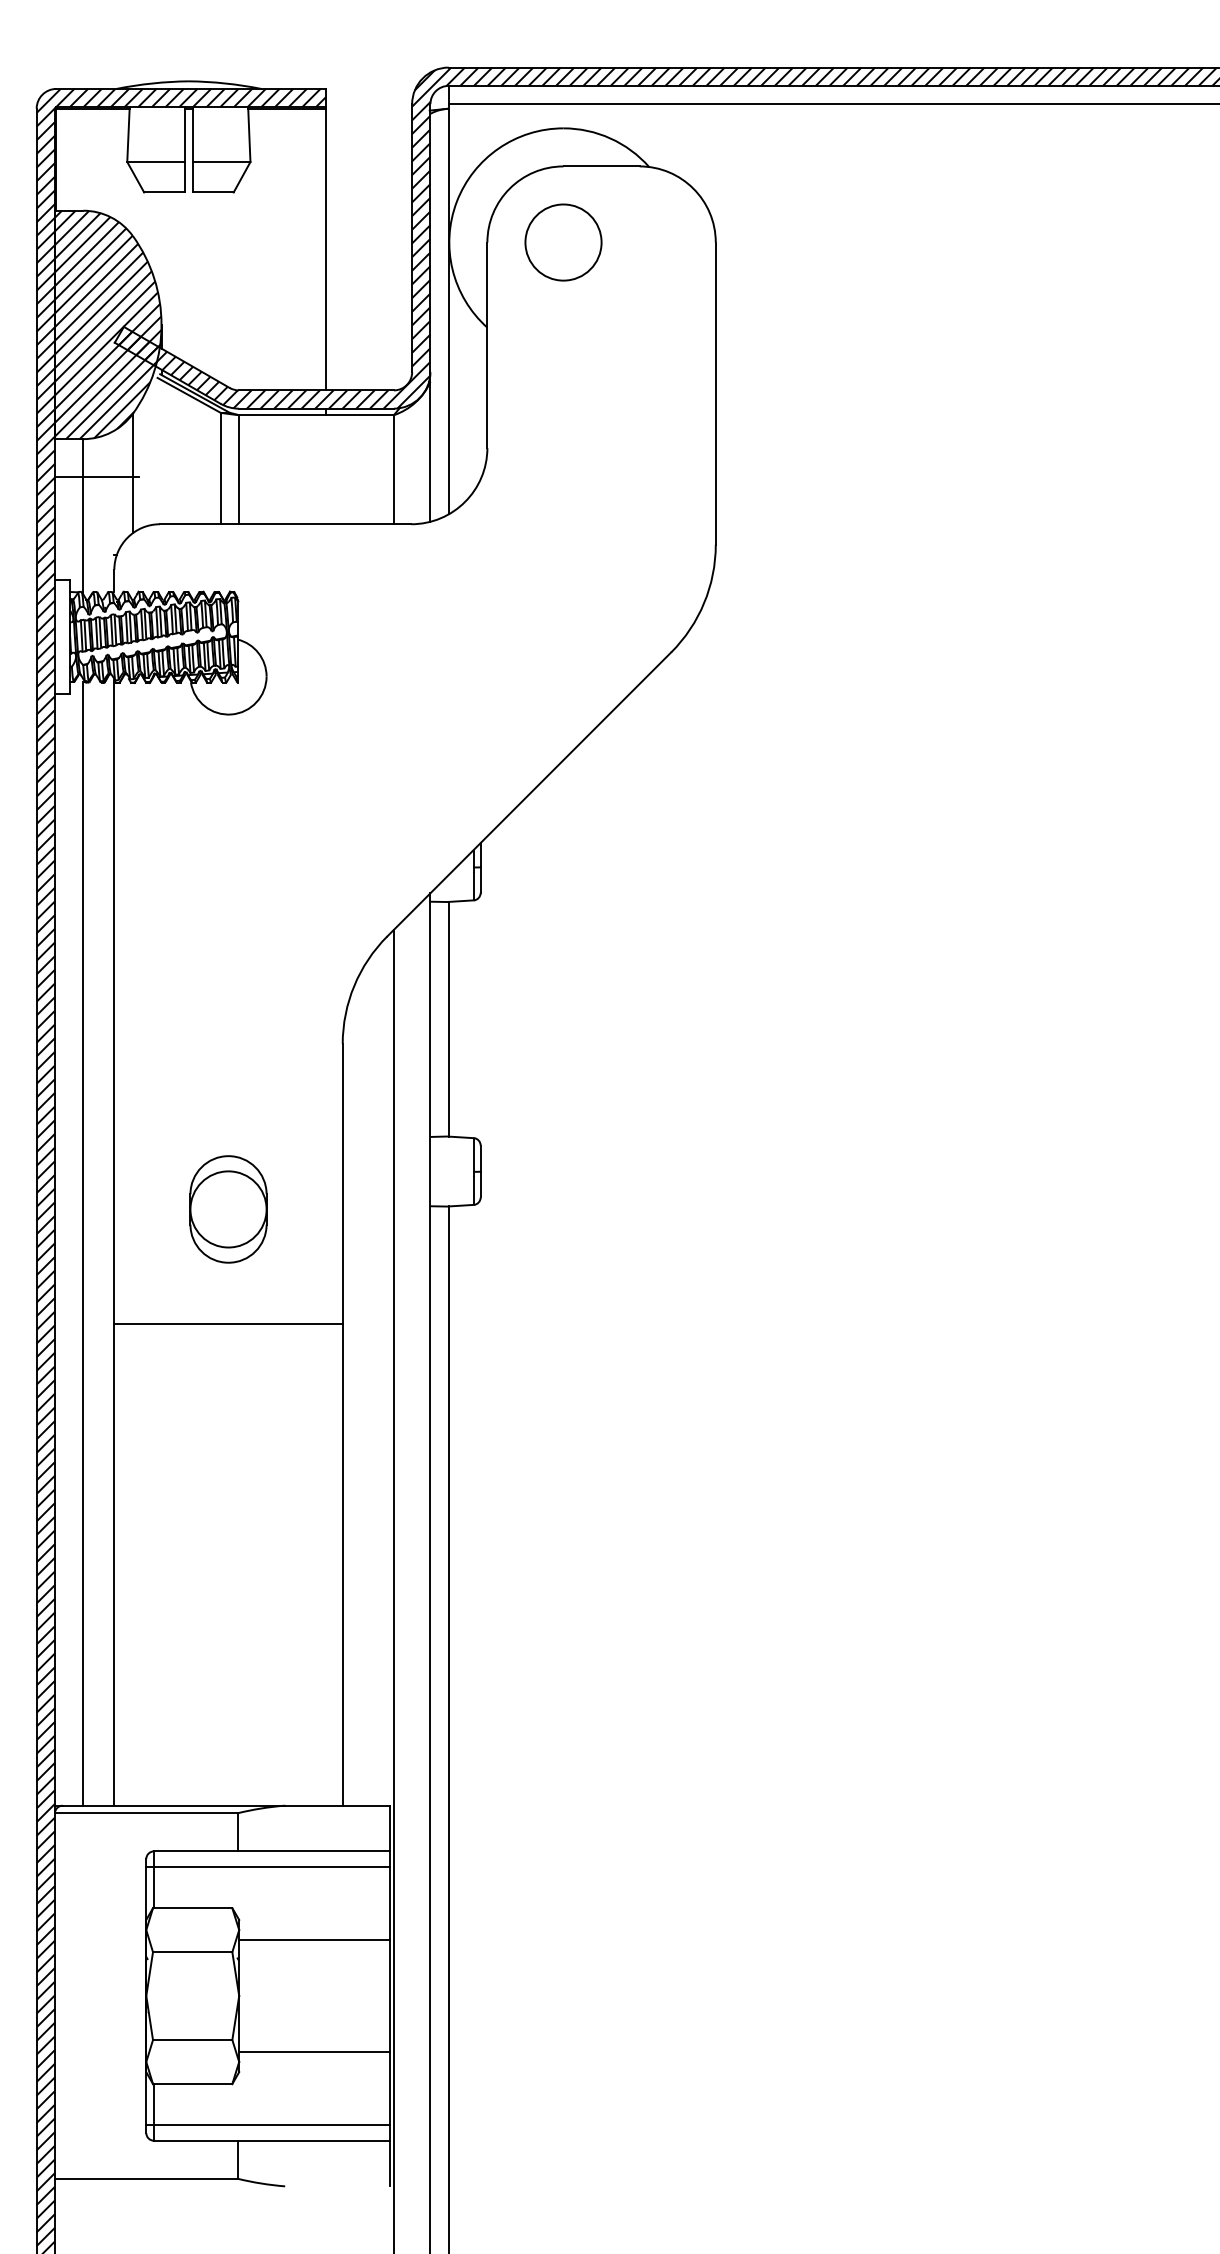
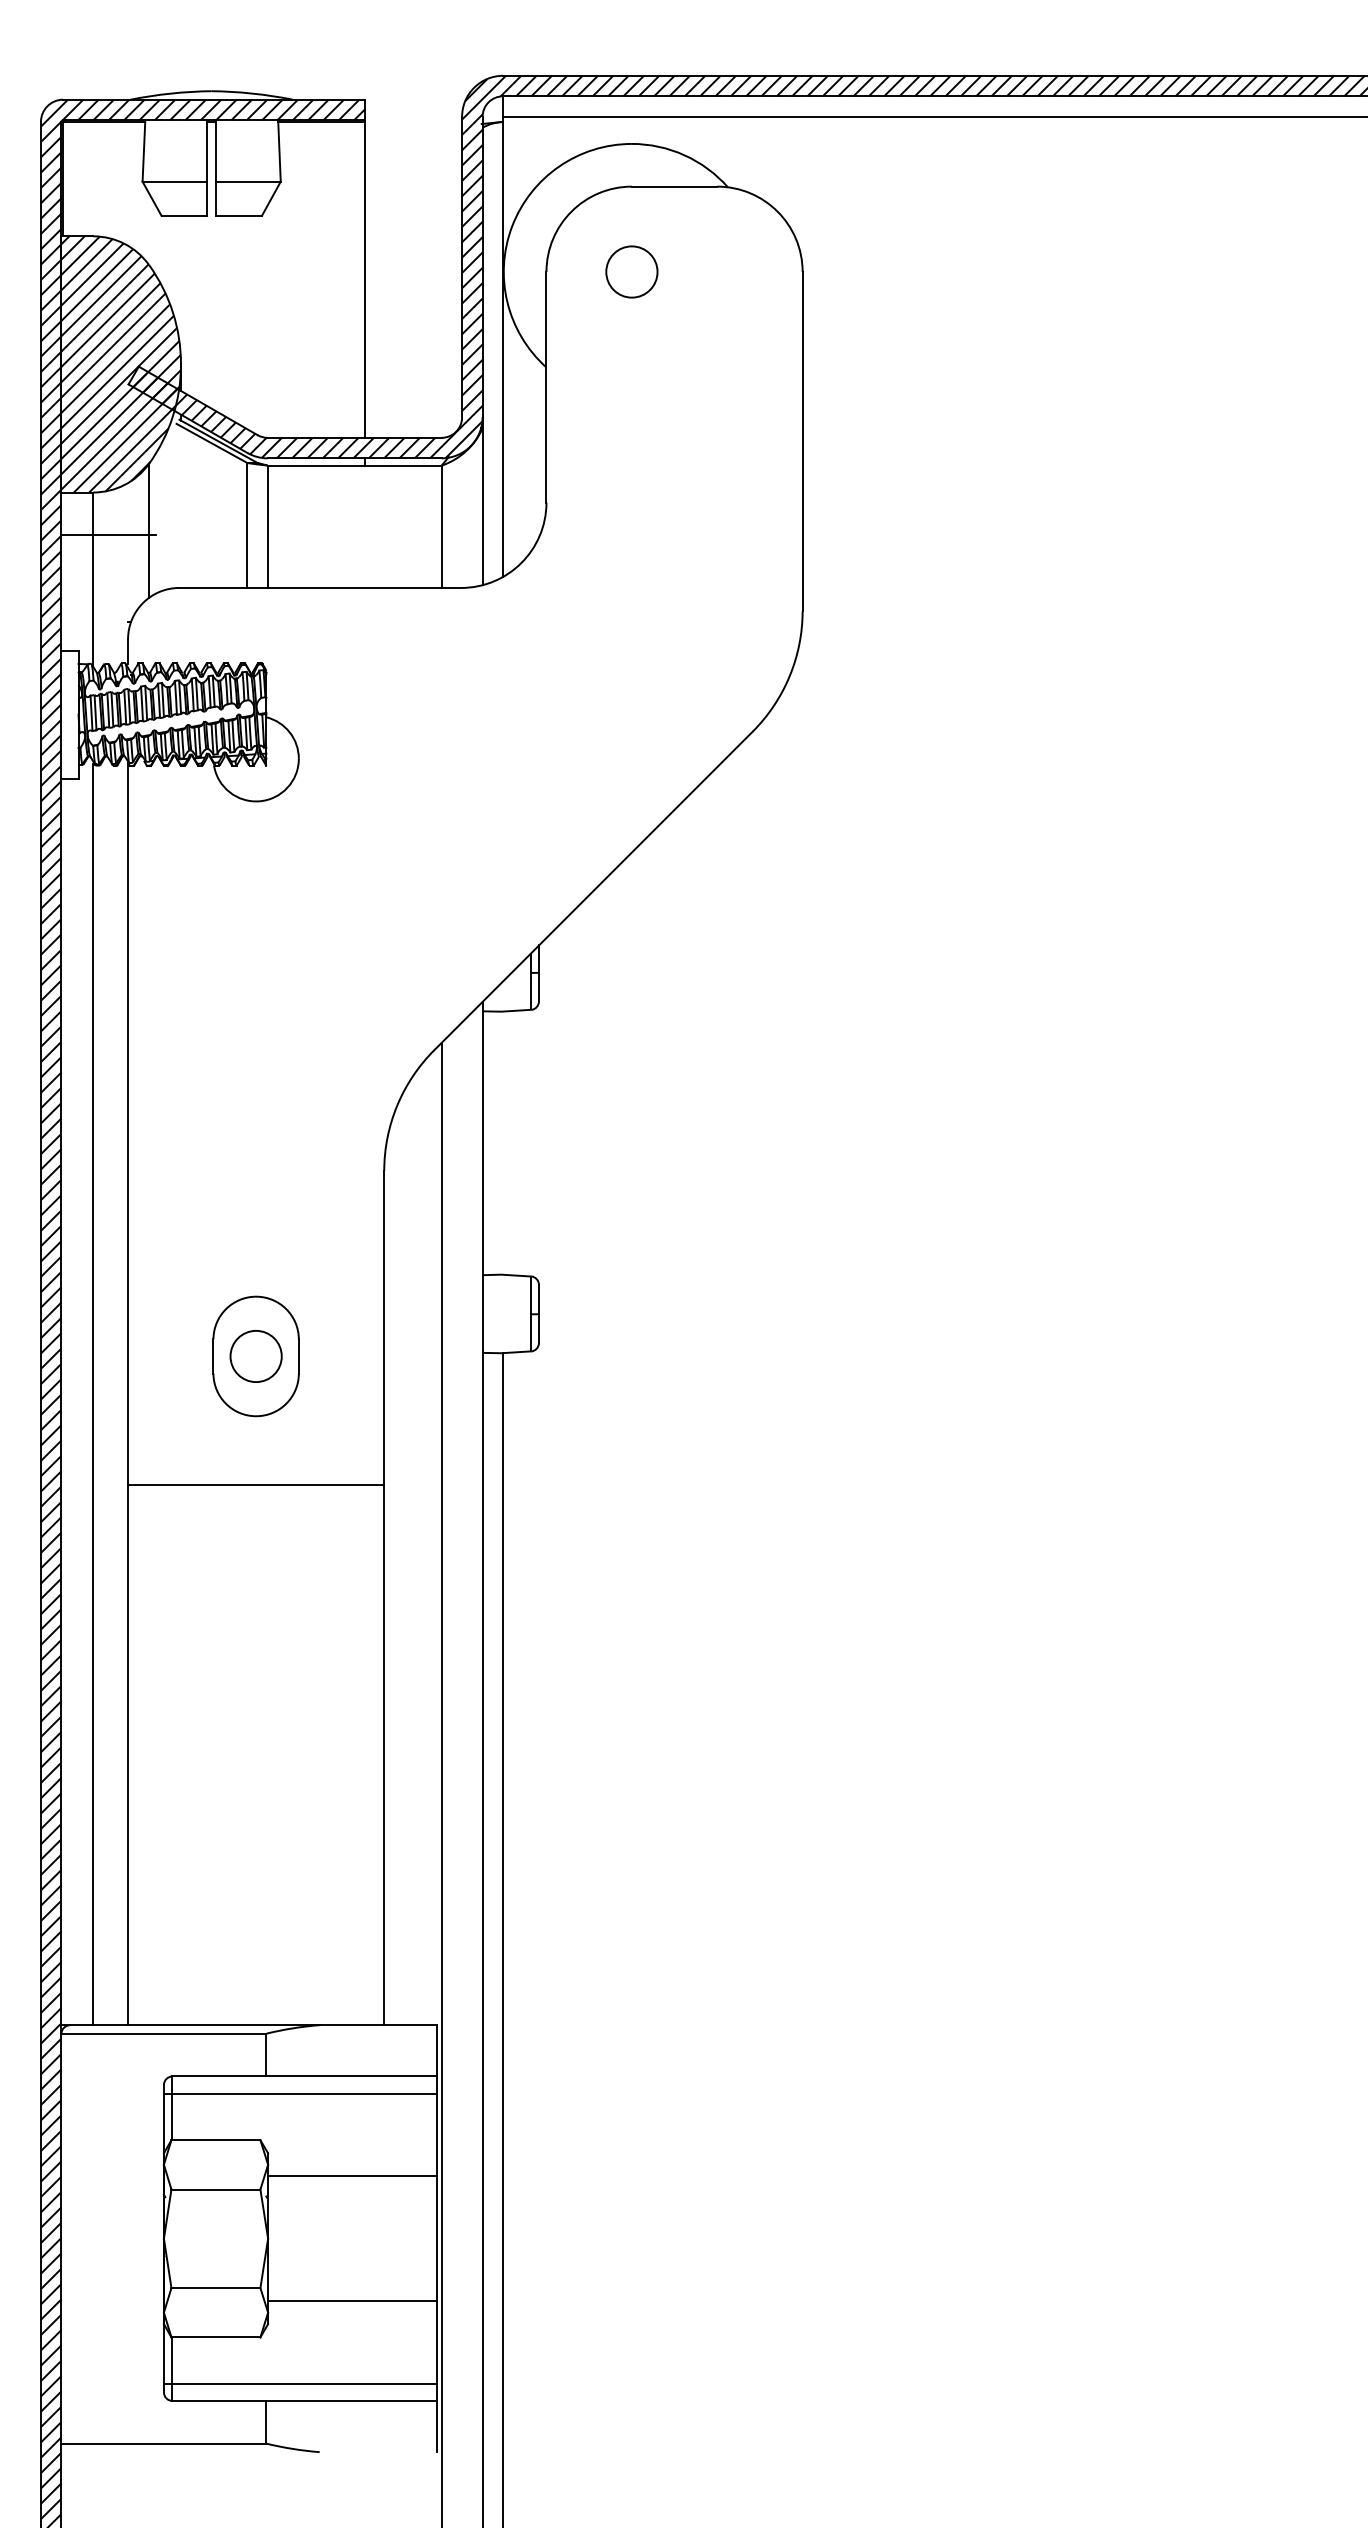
circle: (563, 242) -> (631, 271), size x0.6
line: (449, 1018) -> (503, 1142), removed
circle: (227, 1209) -> (255, 1356), size x0.6

